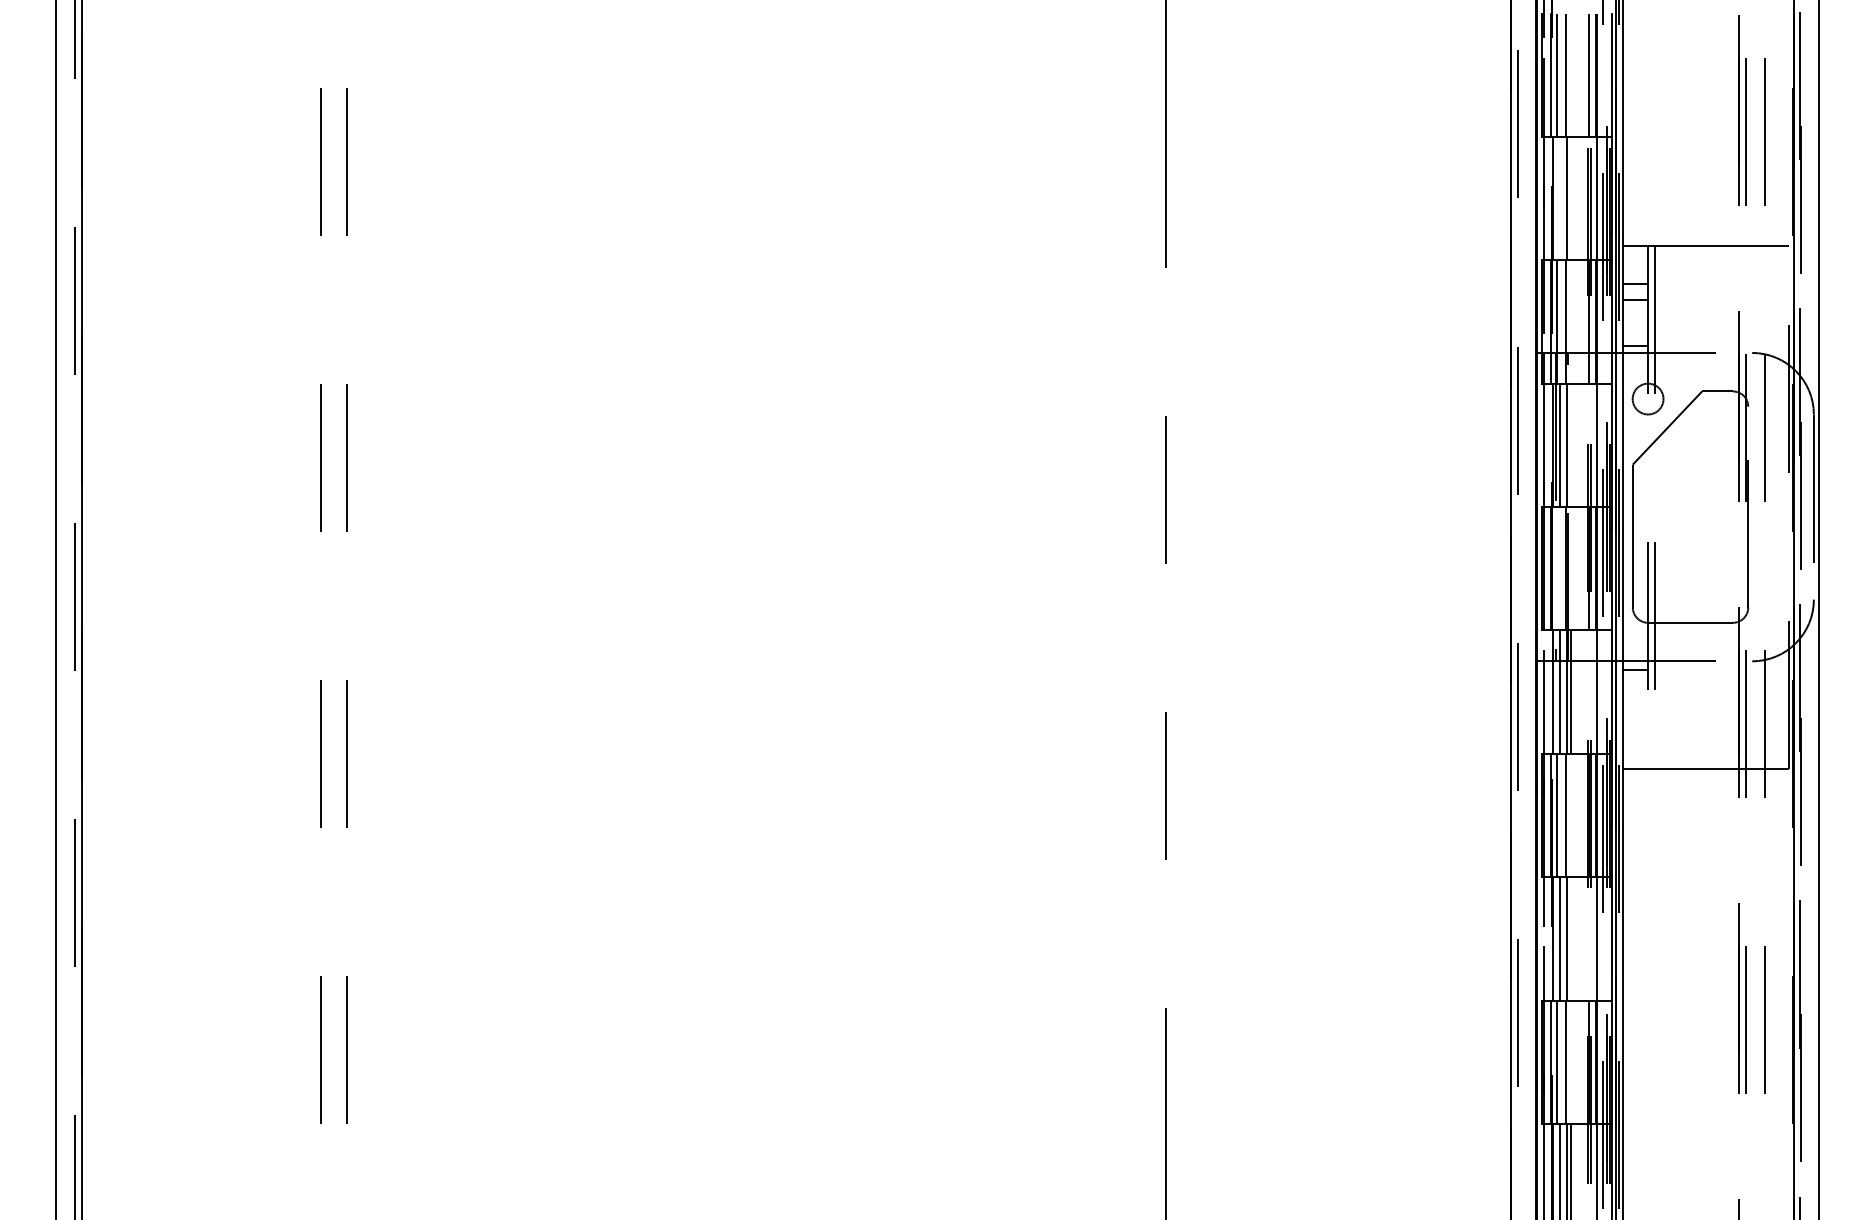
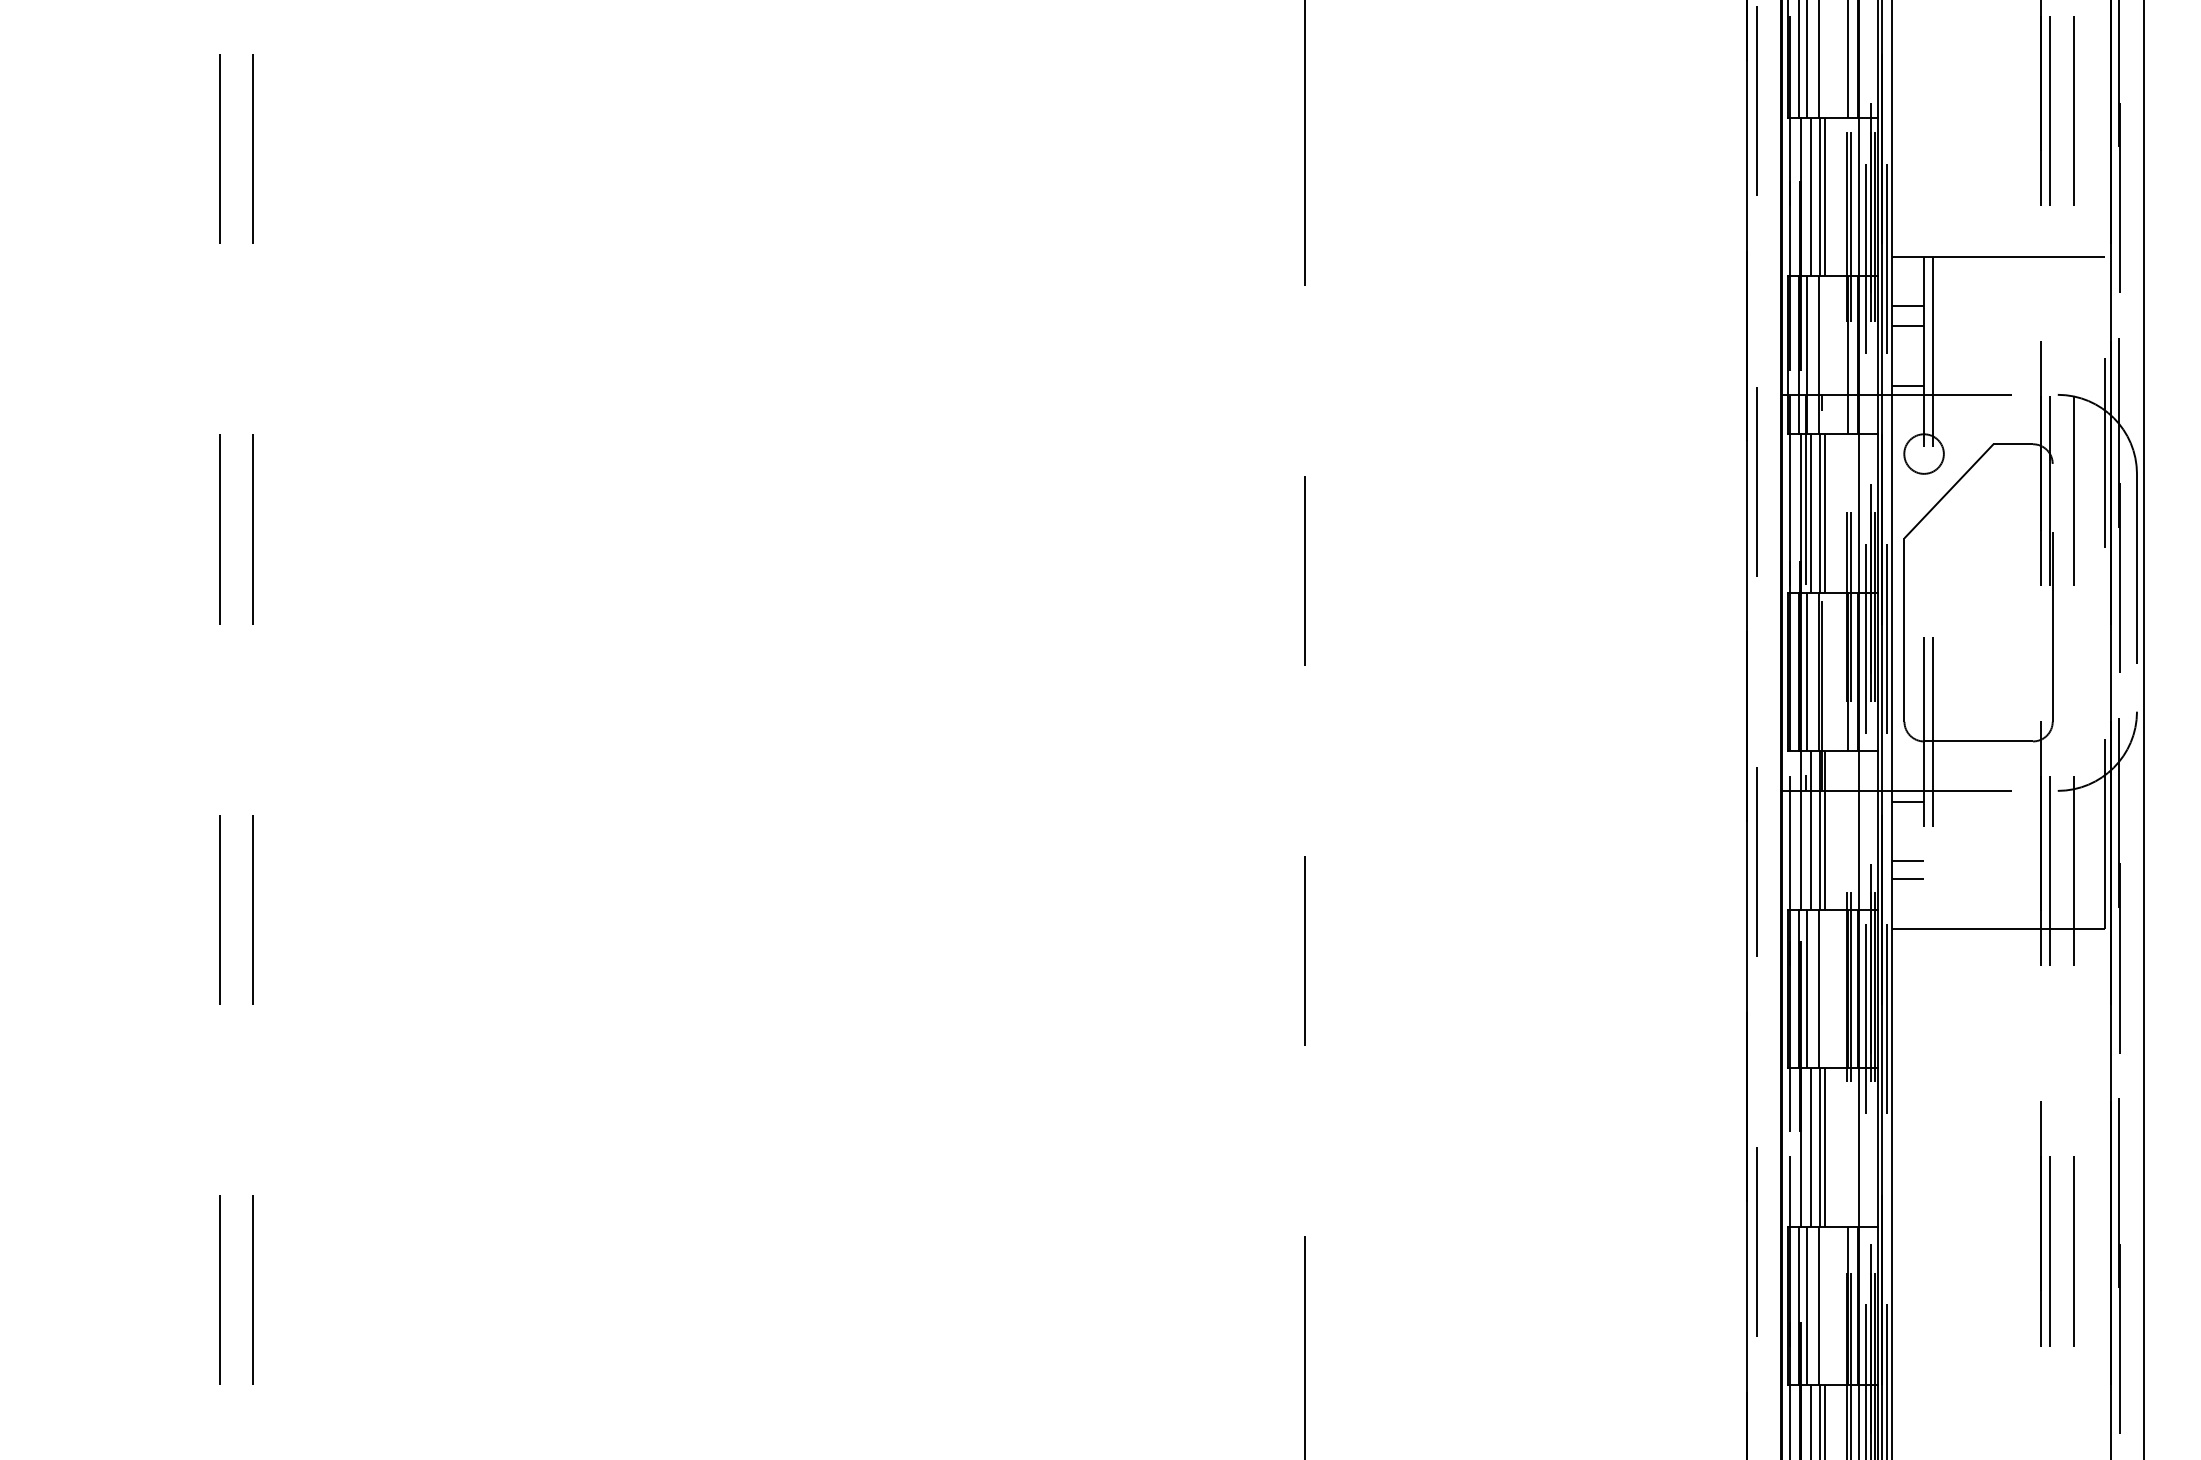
line: (1559, 198) -> (1810, 196), added
line: (1570, 198) -> (1824, 196), added
line: (1570, 445) -> (1824, 513), added
line: (1556, 568) -> (1806, 671), added
line: (1635, 716) -> (1907, 861), added
line: (1635, 730) -> (1907, 879), added
line: (1570, 938) -> (1824, 1146), added

